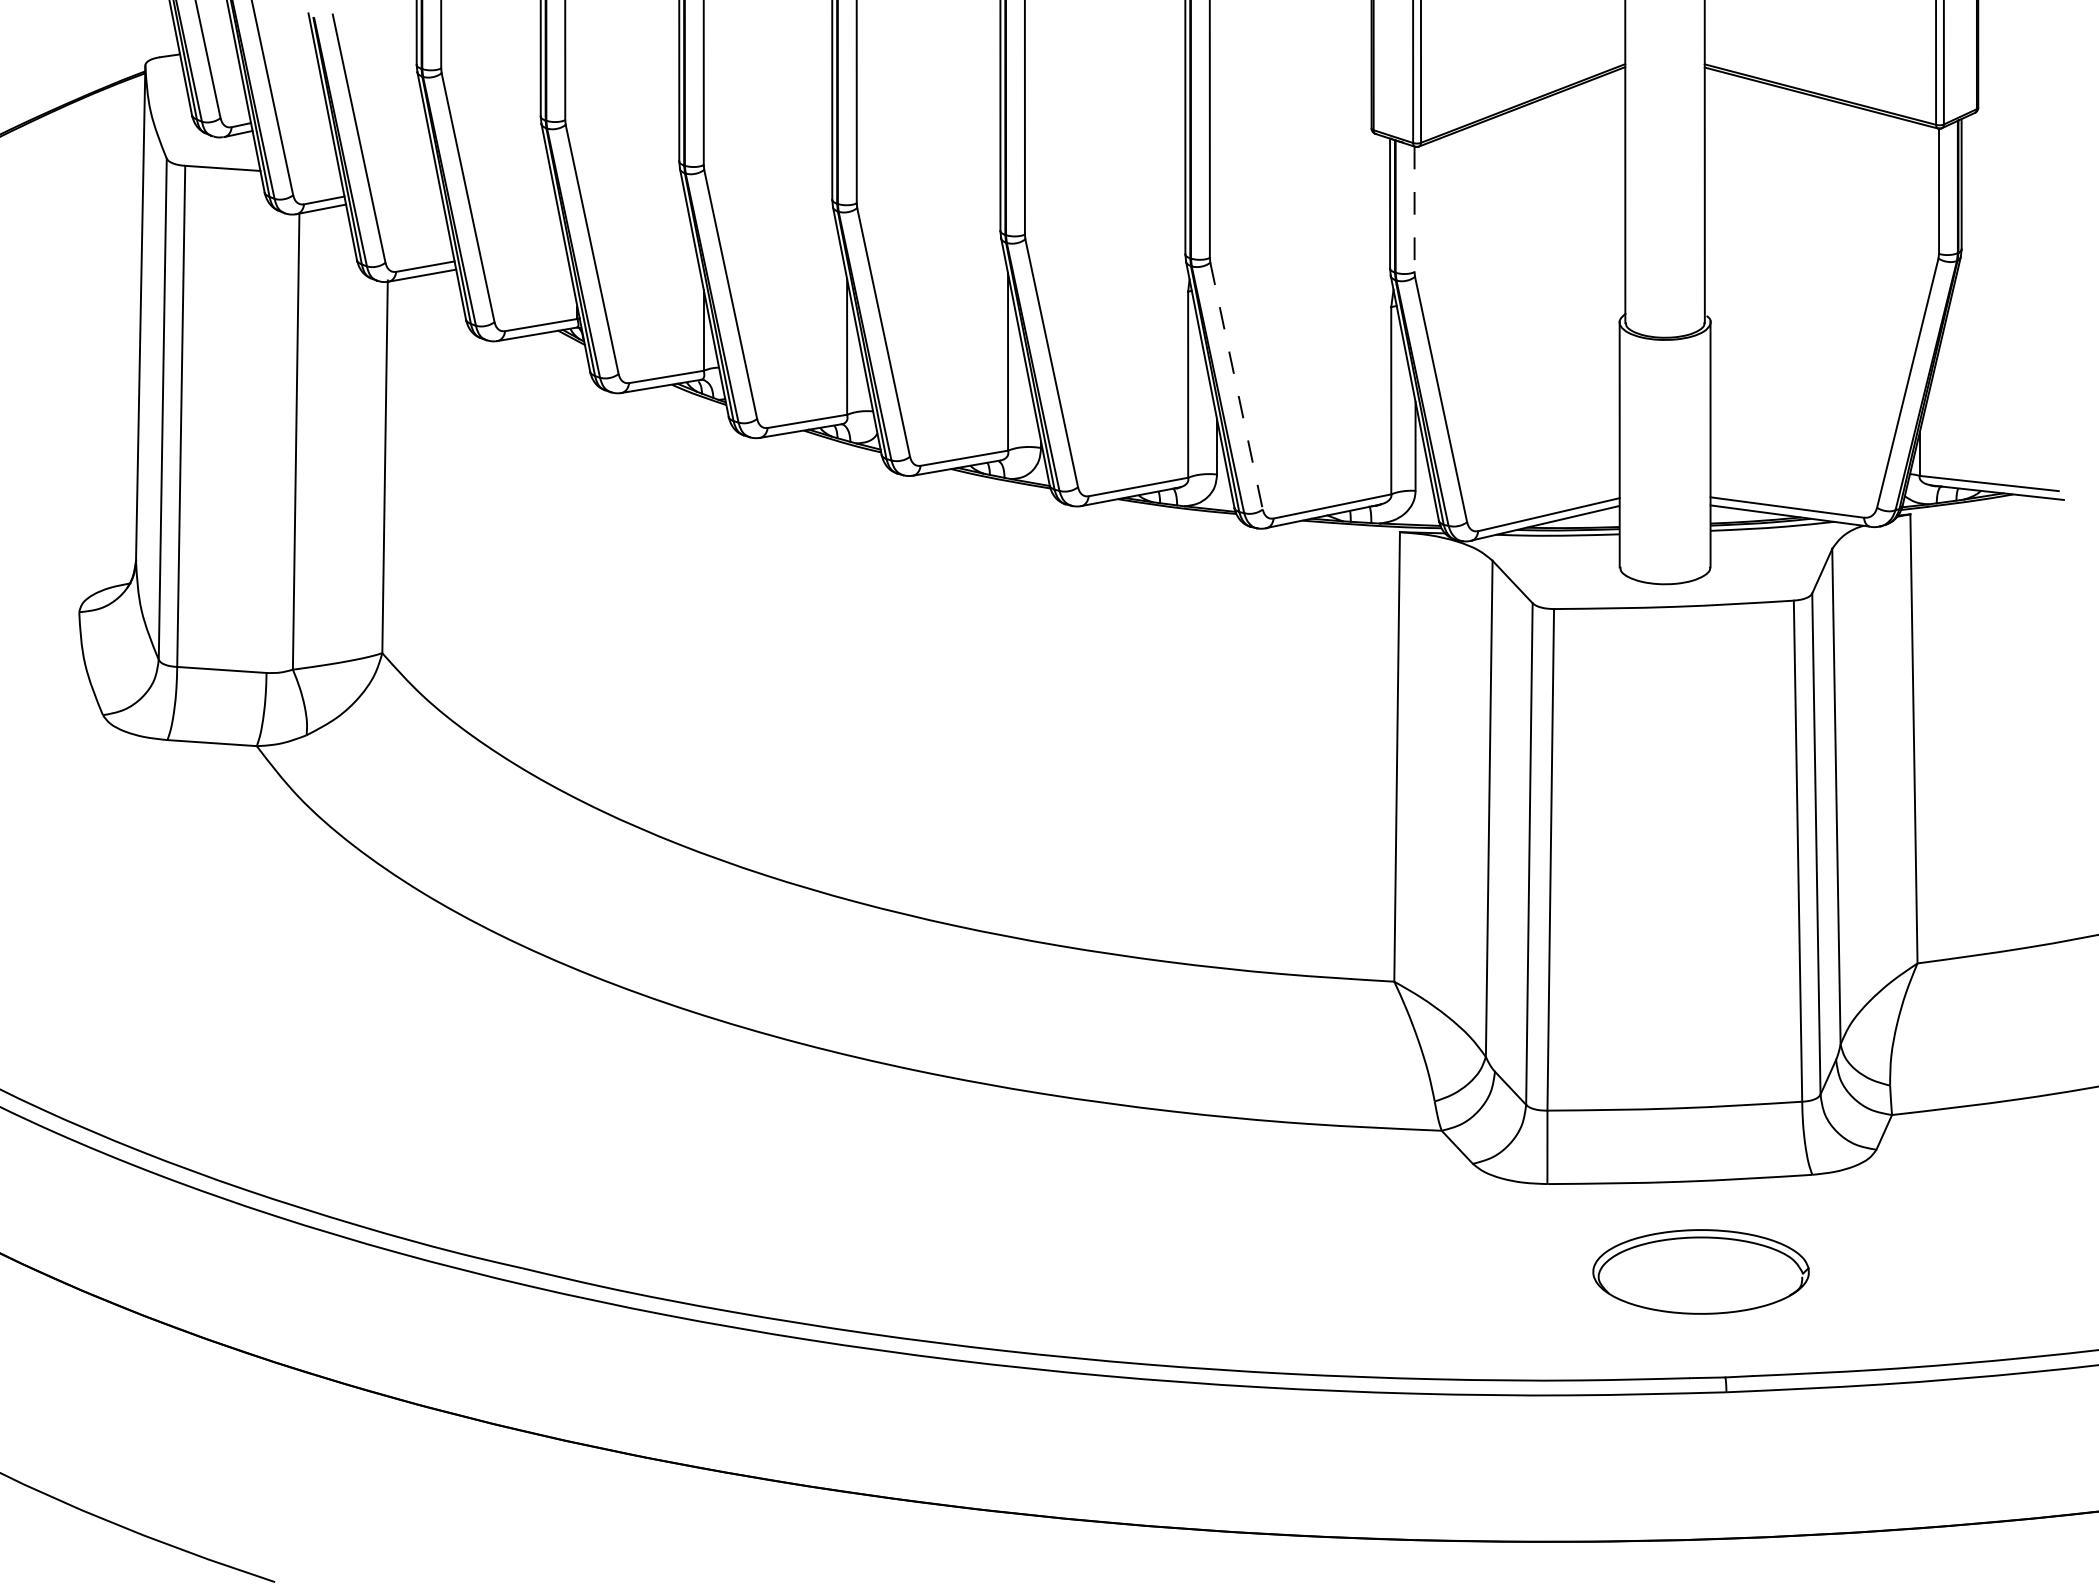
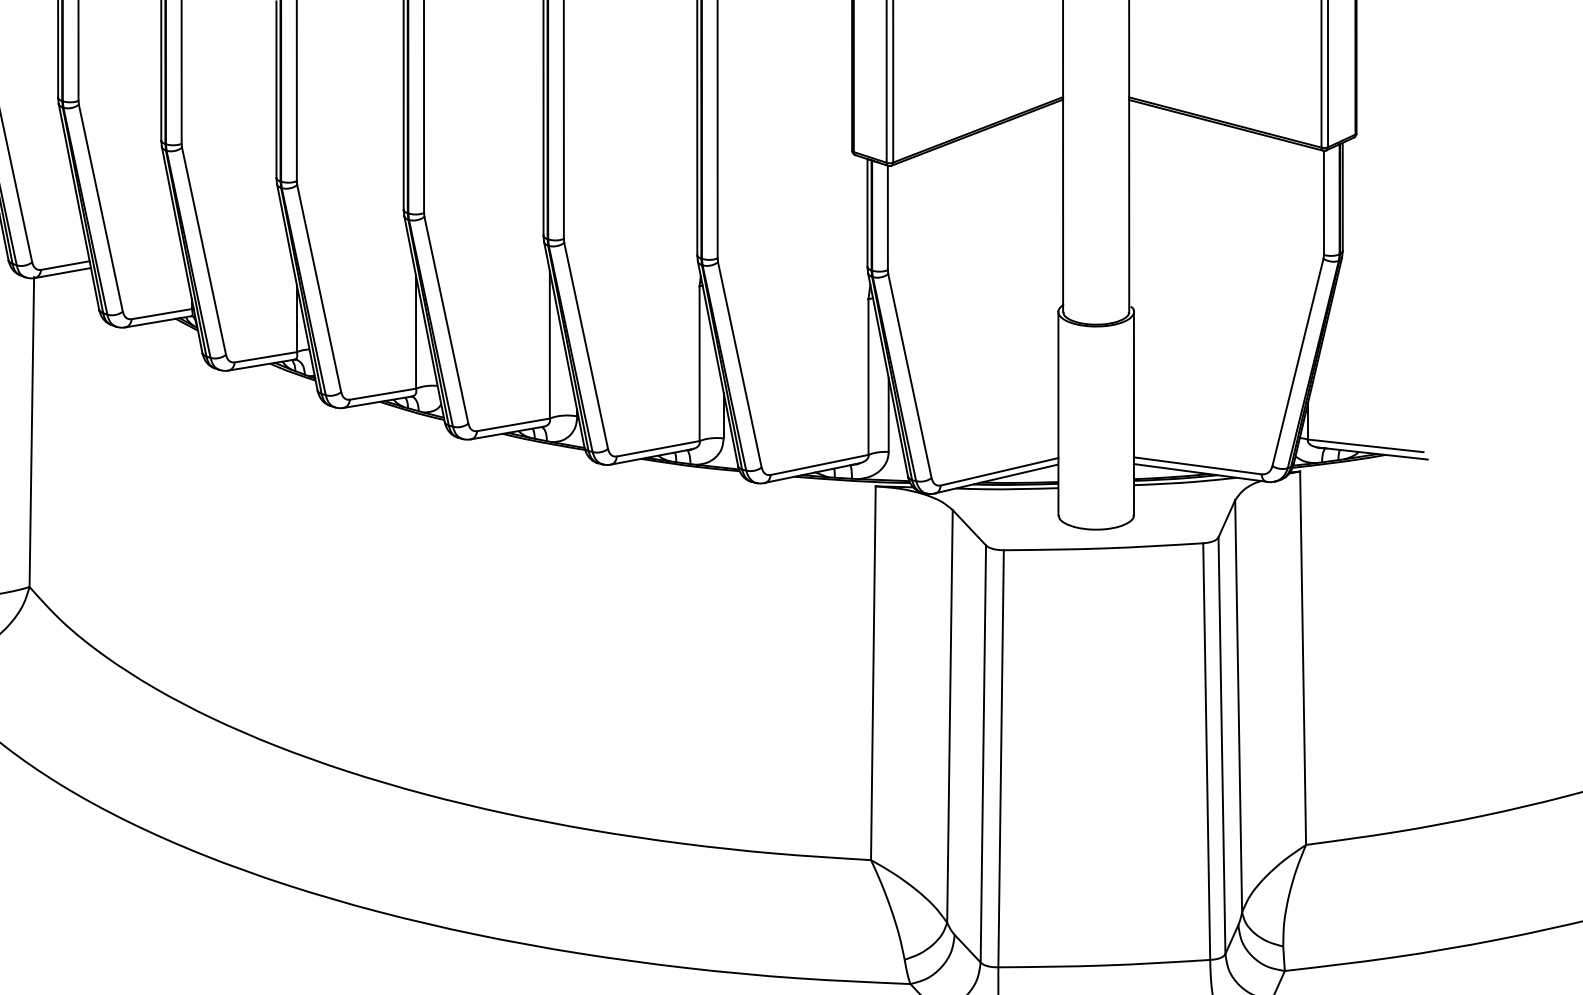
line: (1414, 209) -> (887, 218), dashed -> solid
line: (1236, 386) -> (739, 365), dashed -> solid

